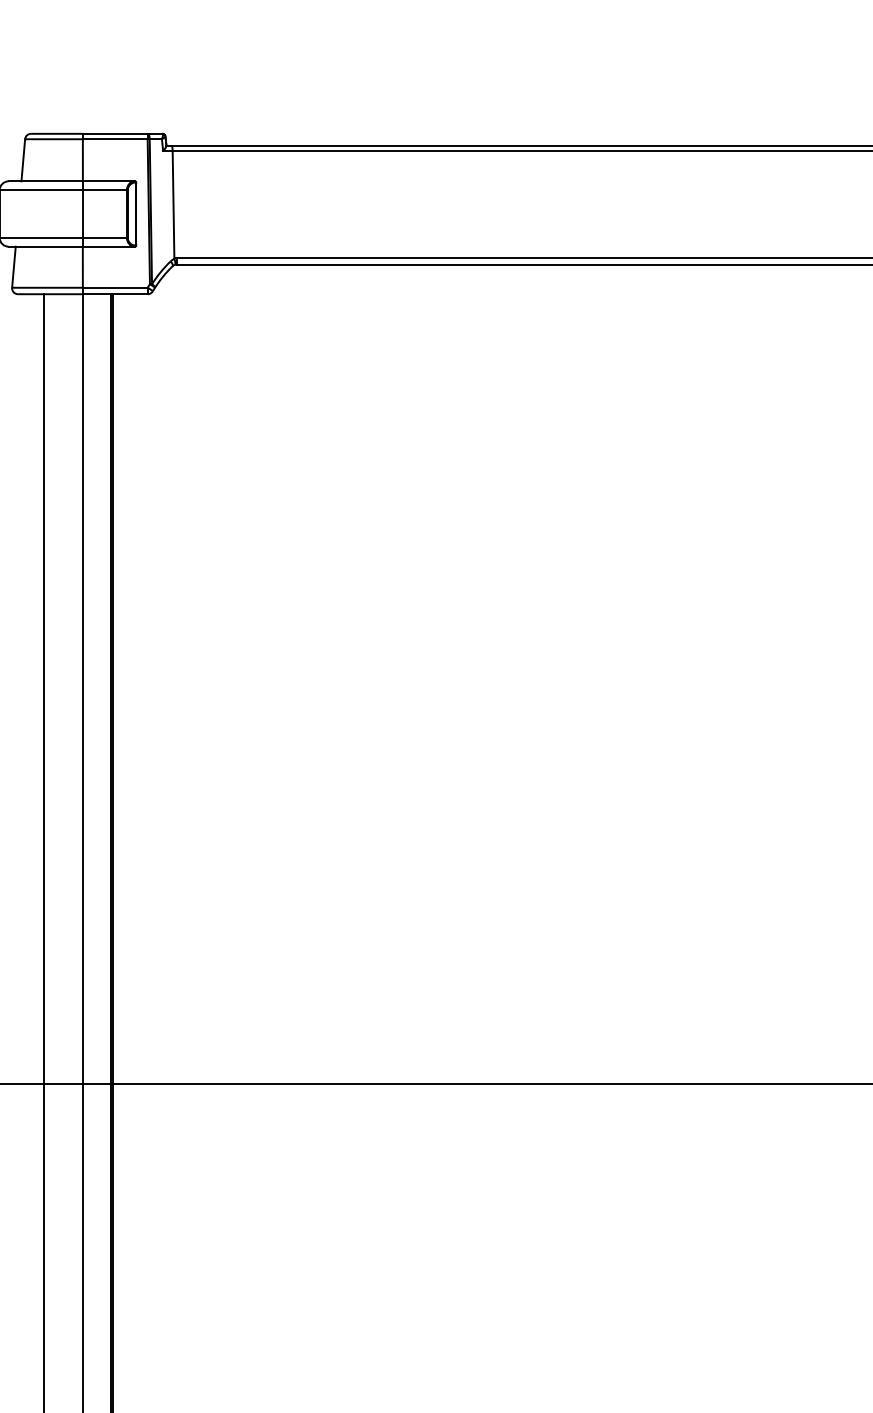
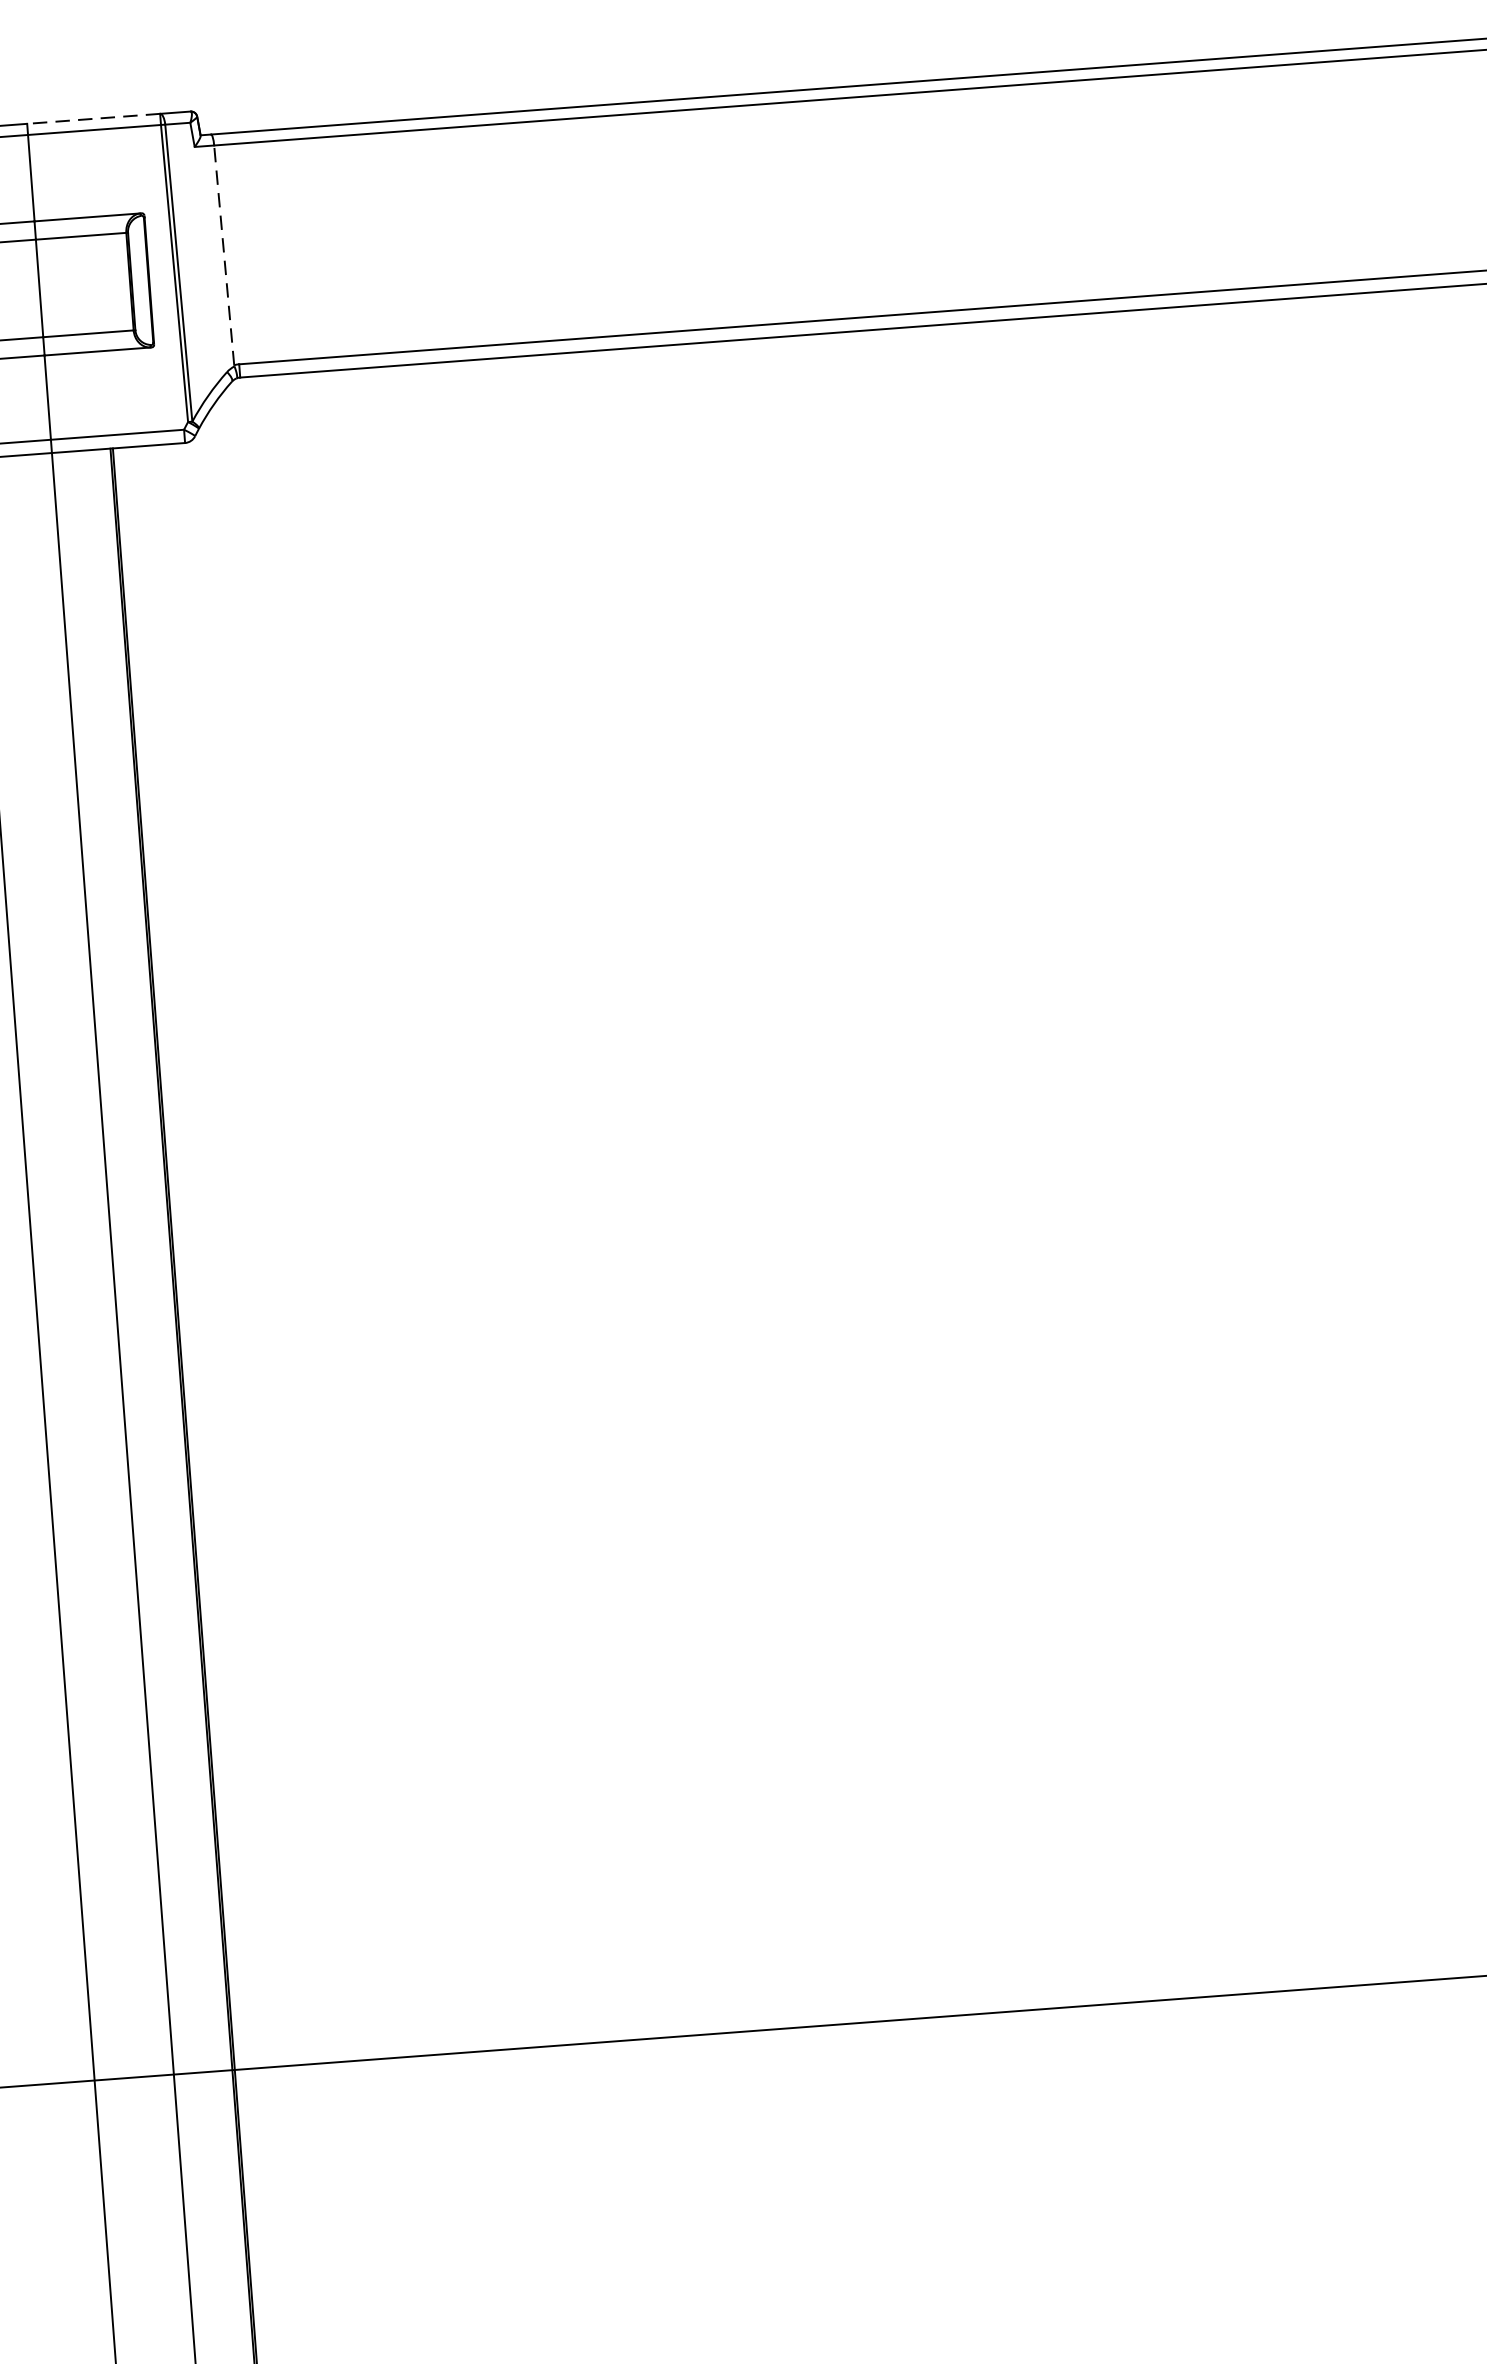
line: (114, 133) -> (92, 118), solid -> dashed
line: (173, 204) -> (224, 254), solid -> dashed

